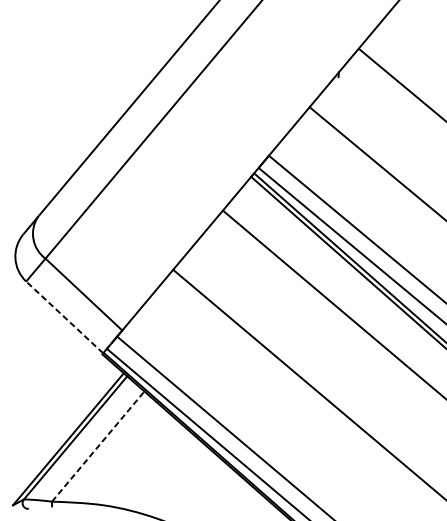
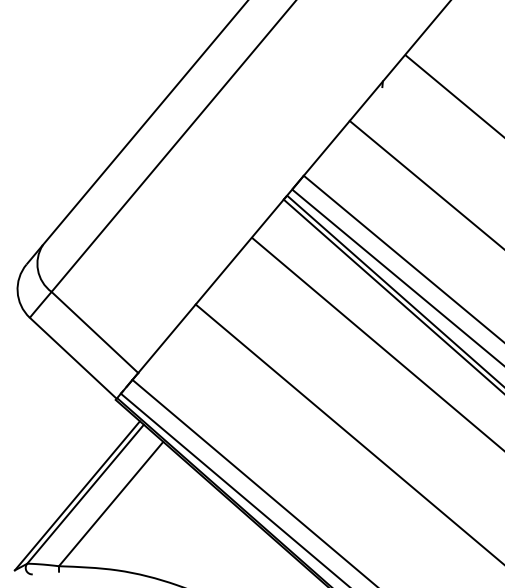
line: (64, 316) -> (72, 357), dashed -> solid
line: (98, 446) -> (111, 503), dashed -> solid

